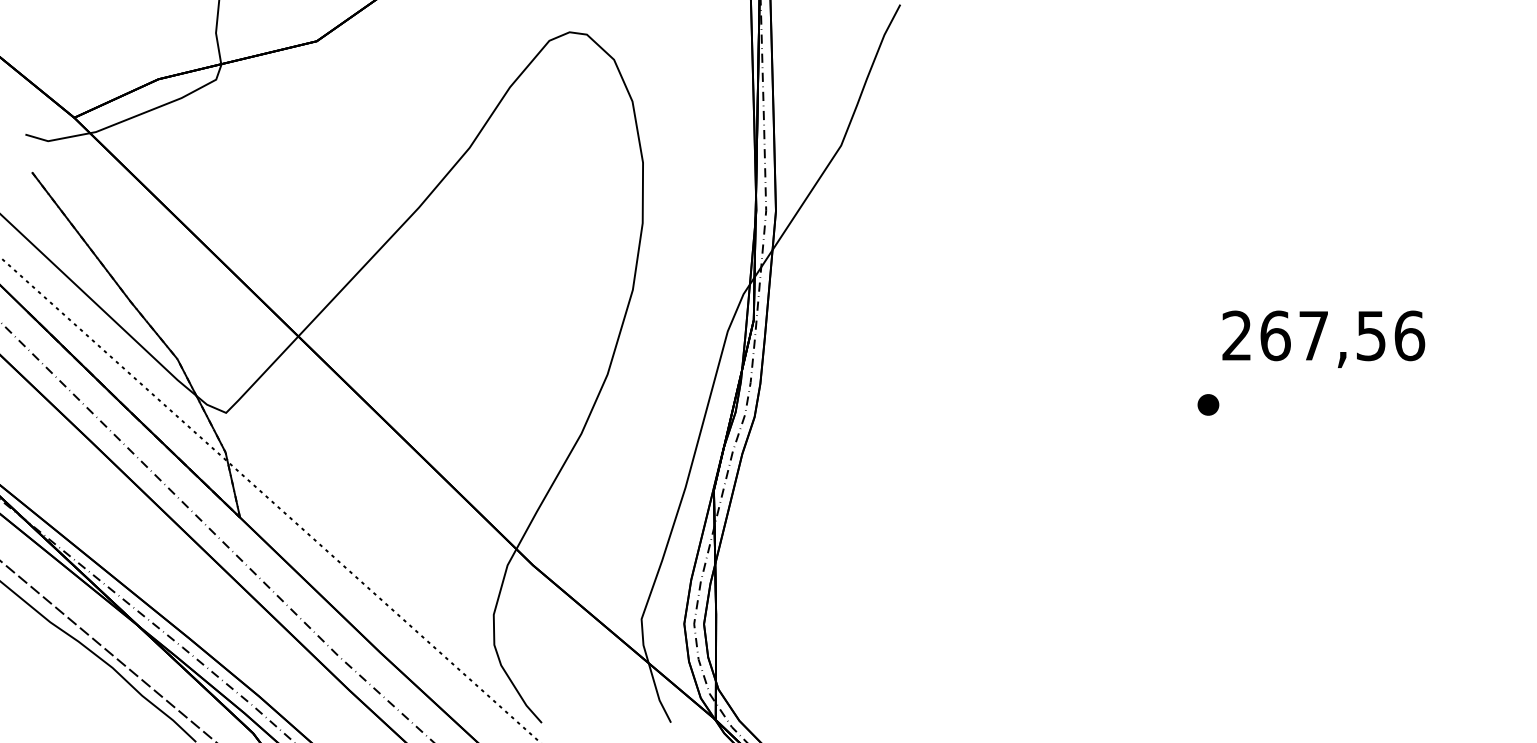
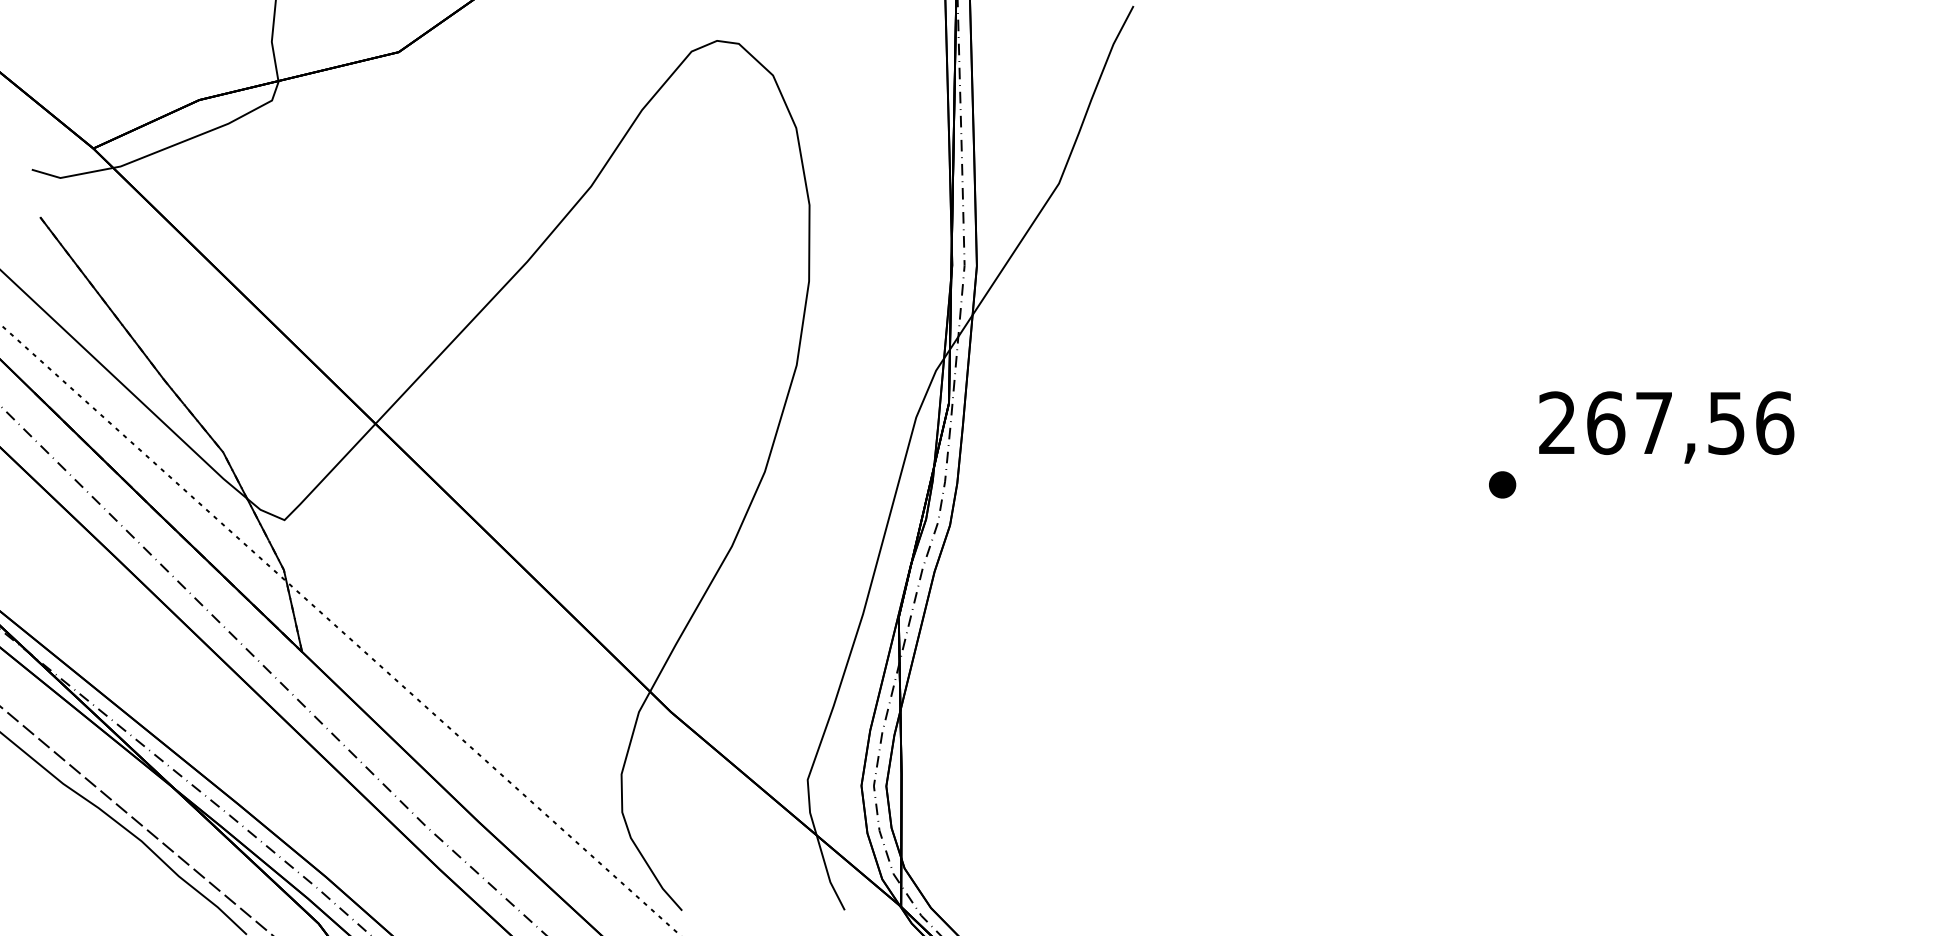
part: (1208, 404) -> (1502, 484), moved

